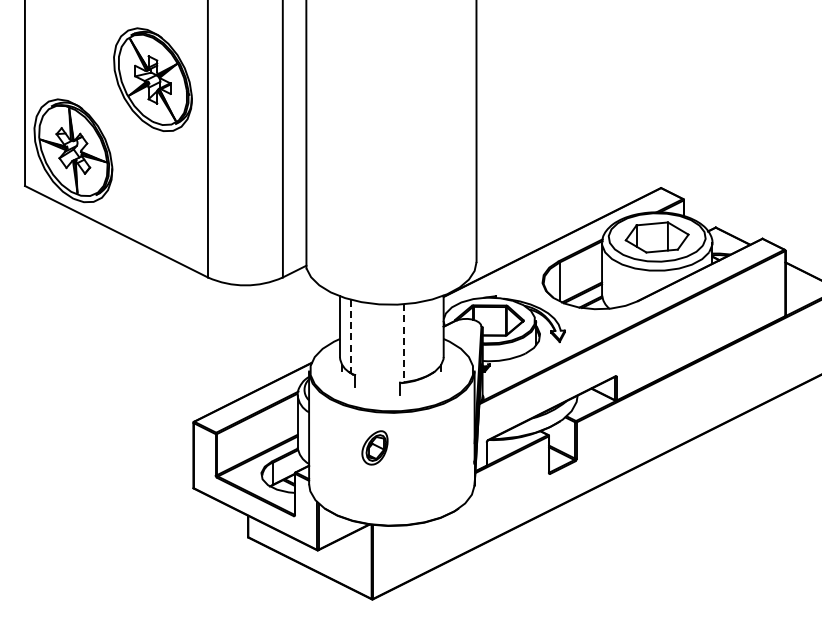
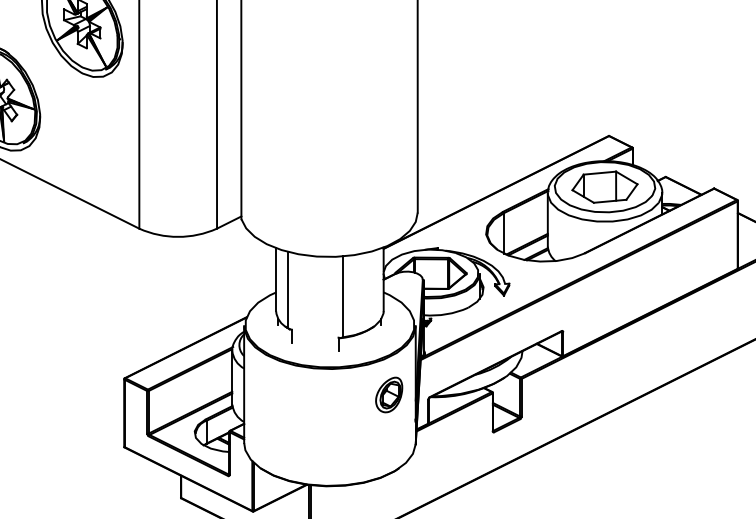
line: (351, 336) -> (288, 289), dashed -> solid
line: (404, 343) -> (343, 297), dashed -> solid
part: (374, 447) -> (388, 394), moved

